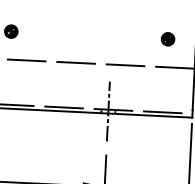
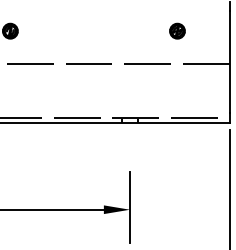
part: (168, 38) -> (177, 30), moved
line: (108, 110) -> (130, 119), removed

